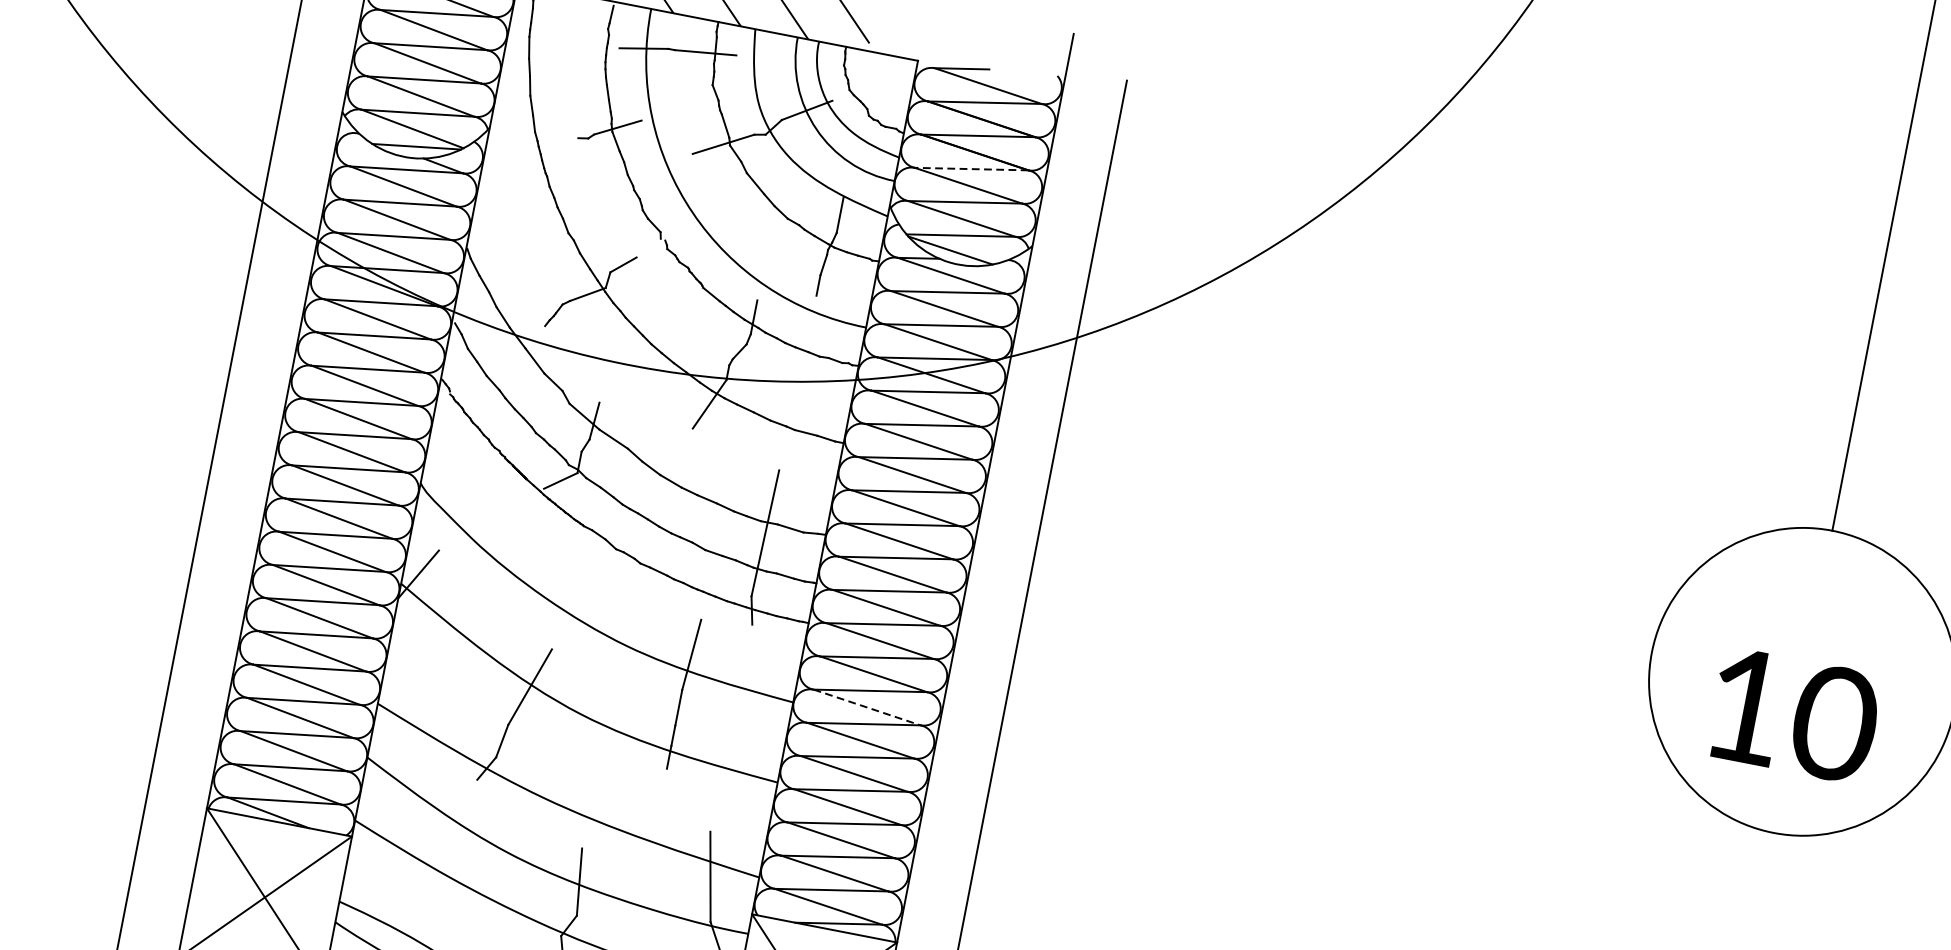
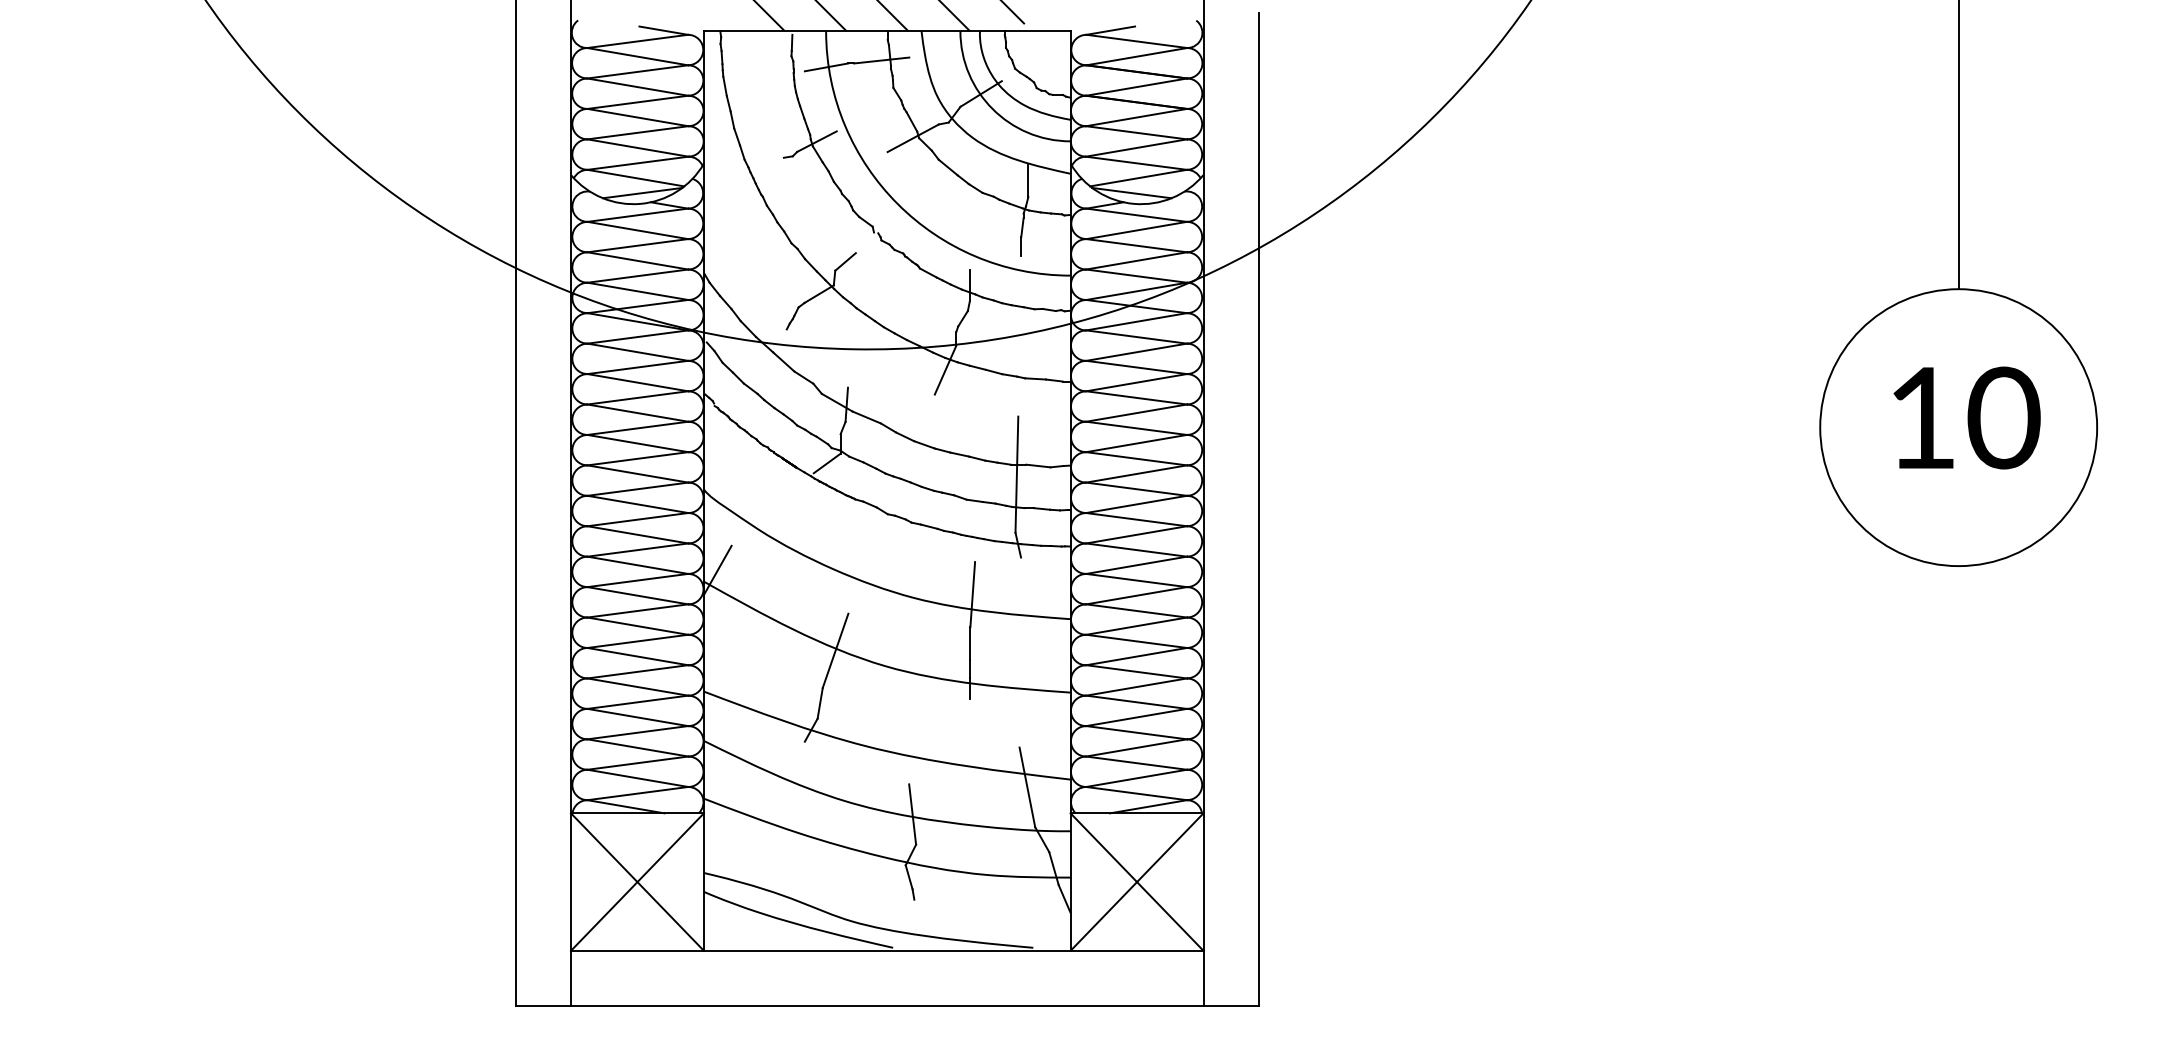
line: (971, 169) -> (1136, 117), dashed -> solid
line: (867, 706) -> (1136, 610), dashed -> solid
text: (1794, 715) -> (1966, 417), moved

